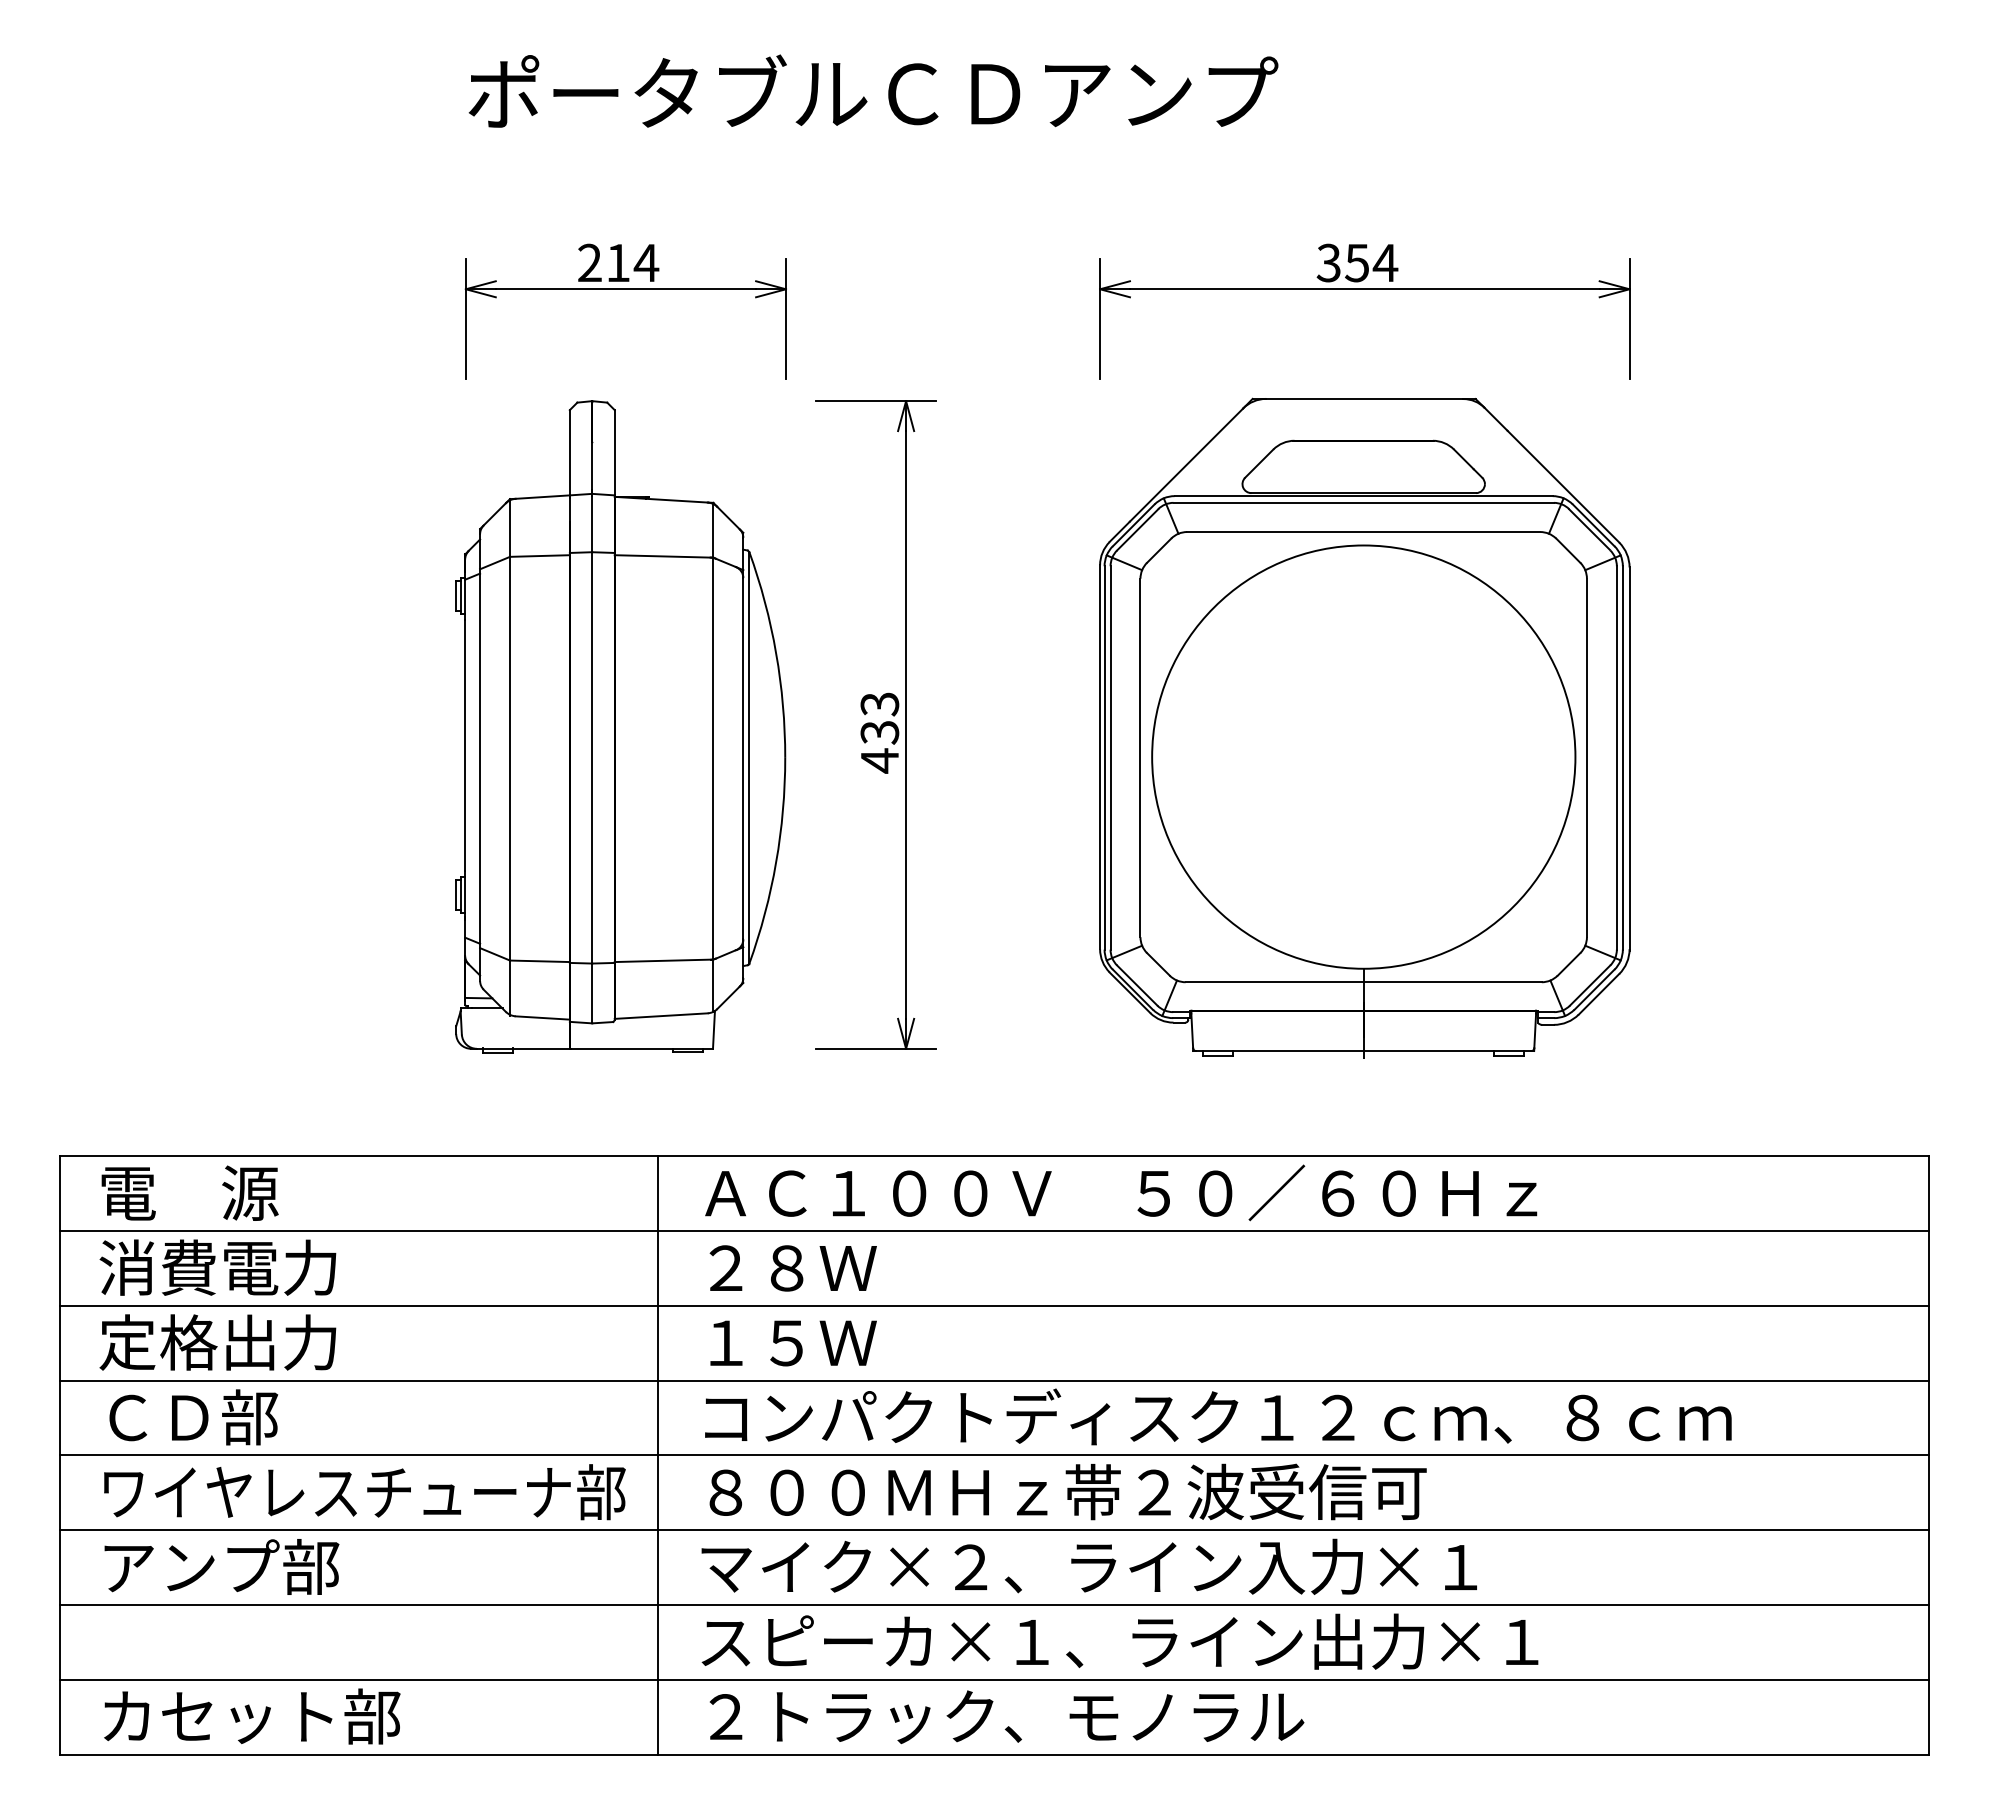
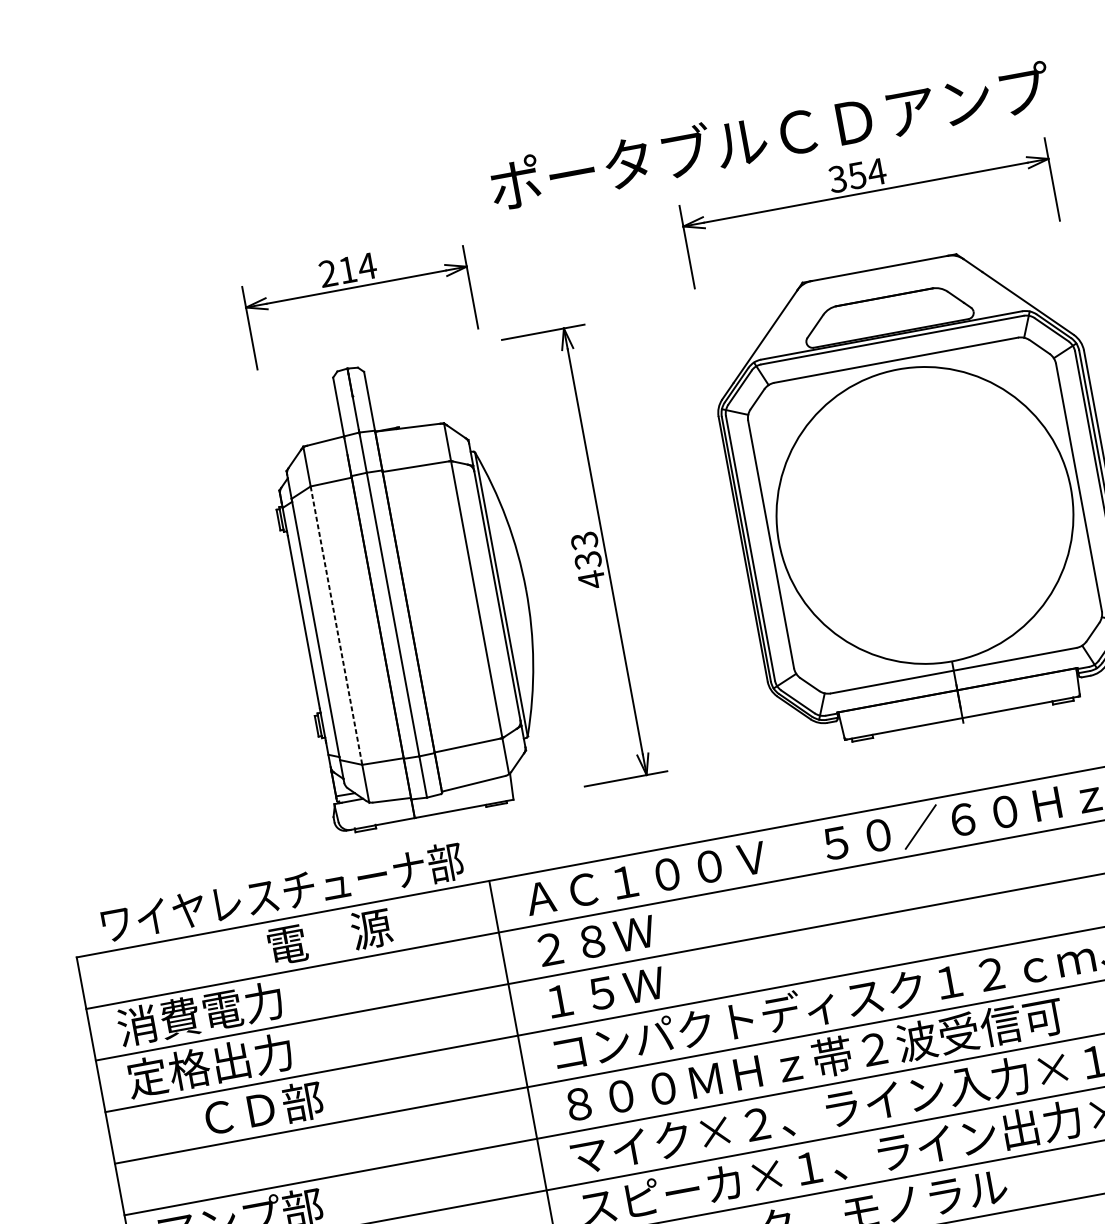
text: (873, 90) -> (770, 135), moved
line: (510, 758) -> (336, 625), solid -> dashed
text: (189, 1192) -> (329, 936), moved
text: (193, 1417) -> (263, 1109), moved
text: (364, 1492) -> (282, 893), moved

